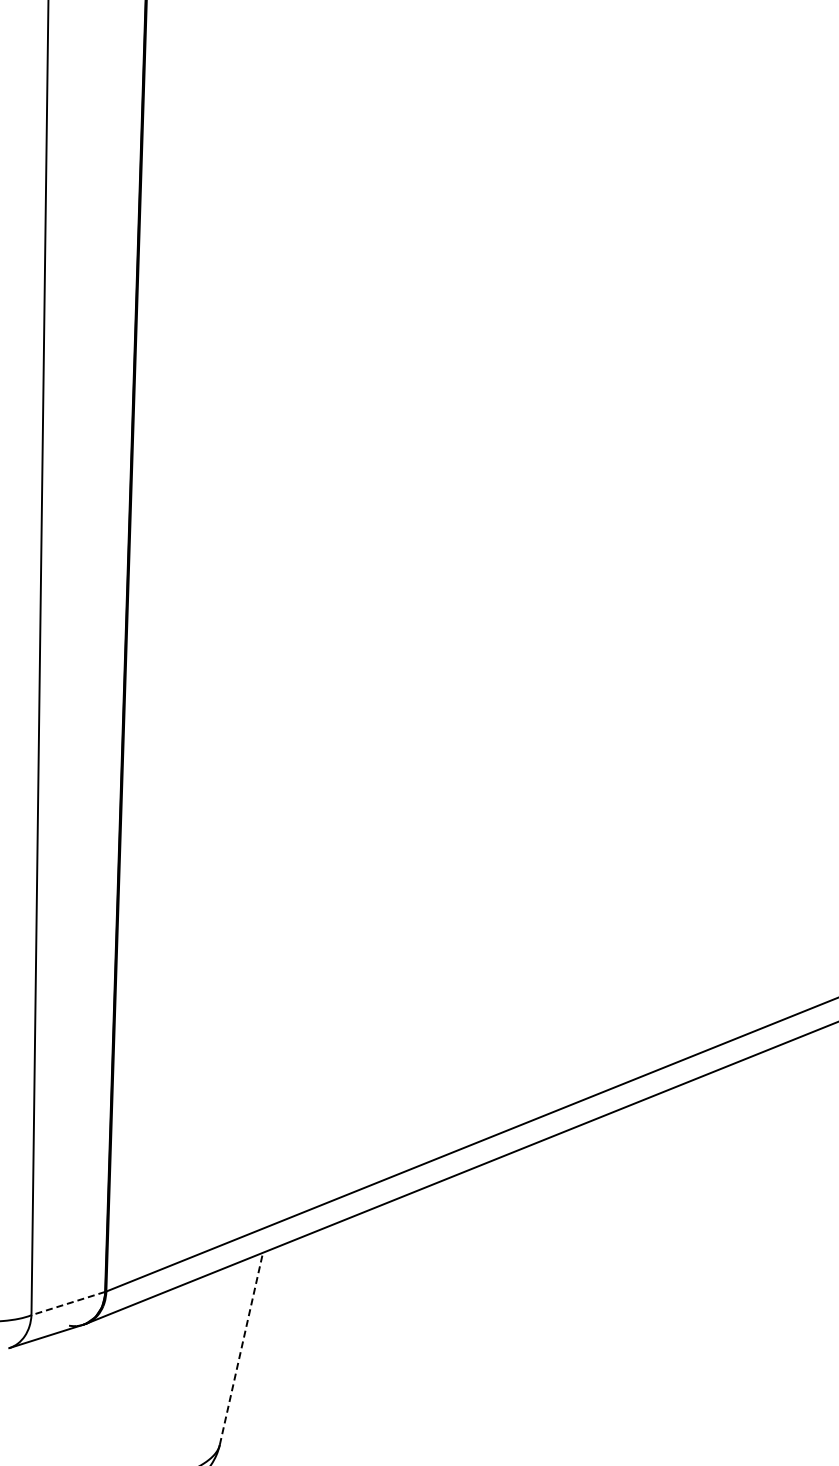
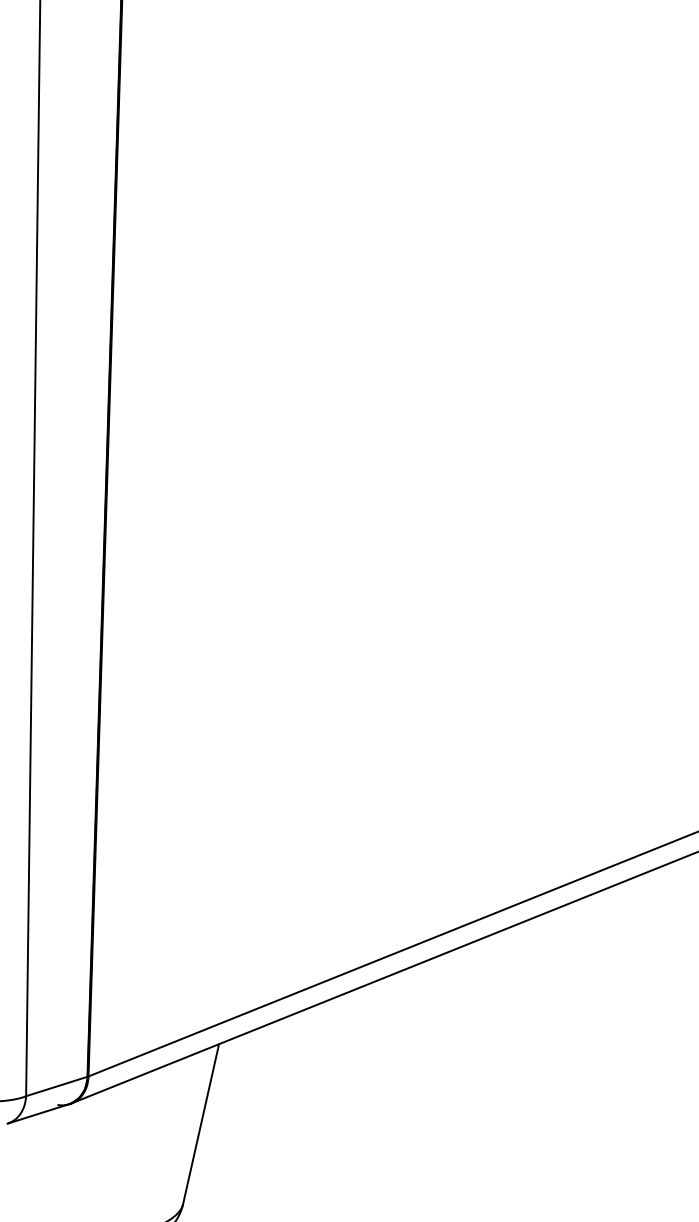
line: (68, 1303) -> (56, 1086), dashed -> solid
line: (241, 1348) -> (201, 1123), dashed -> solid

